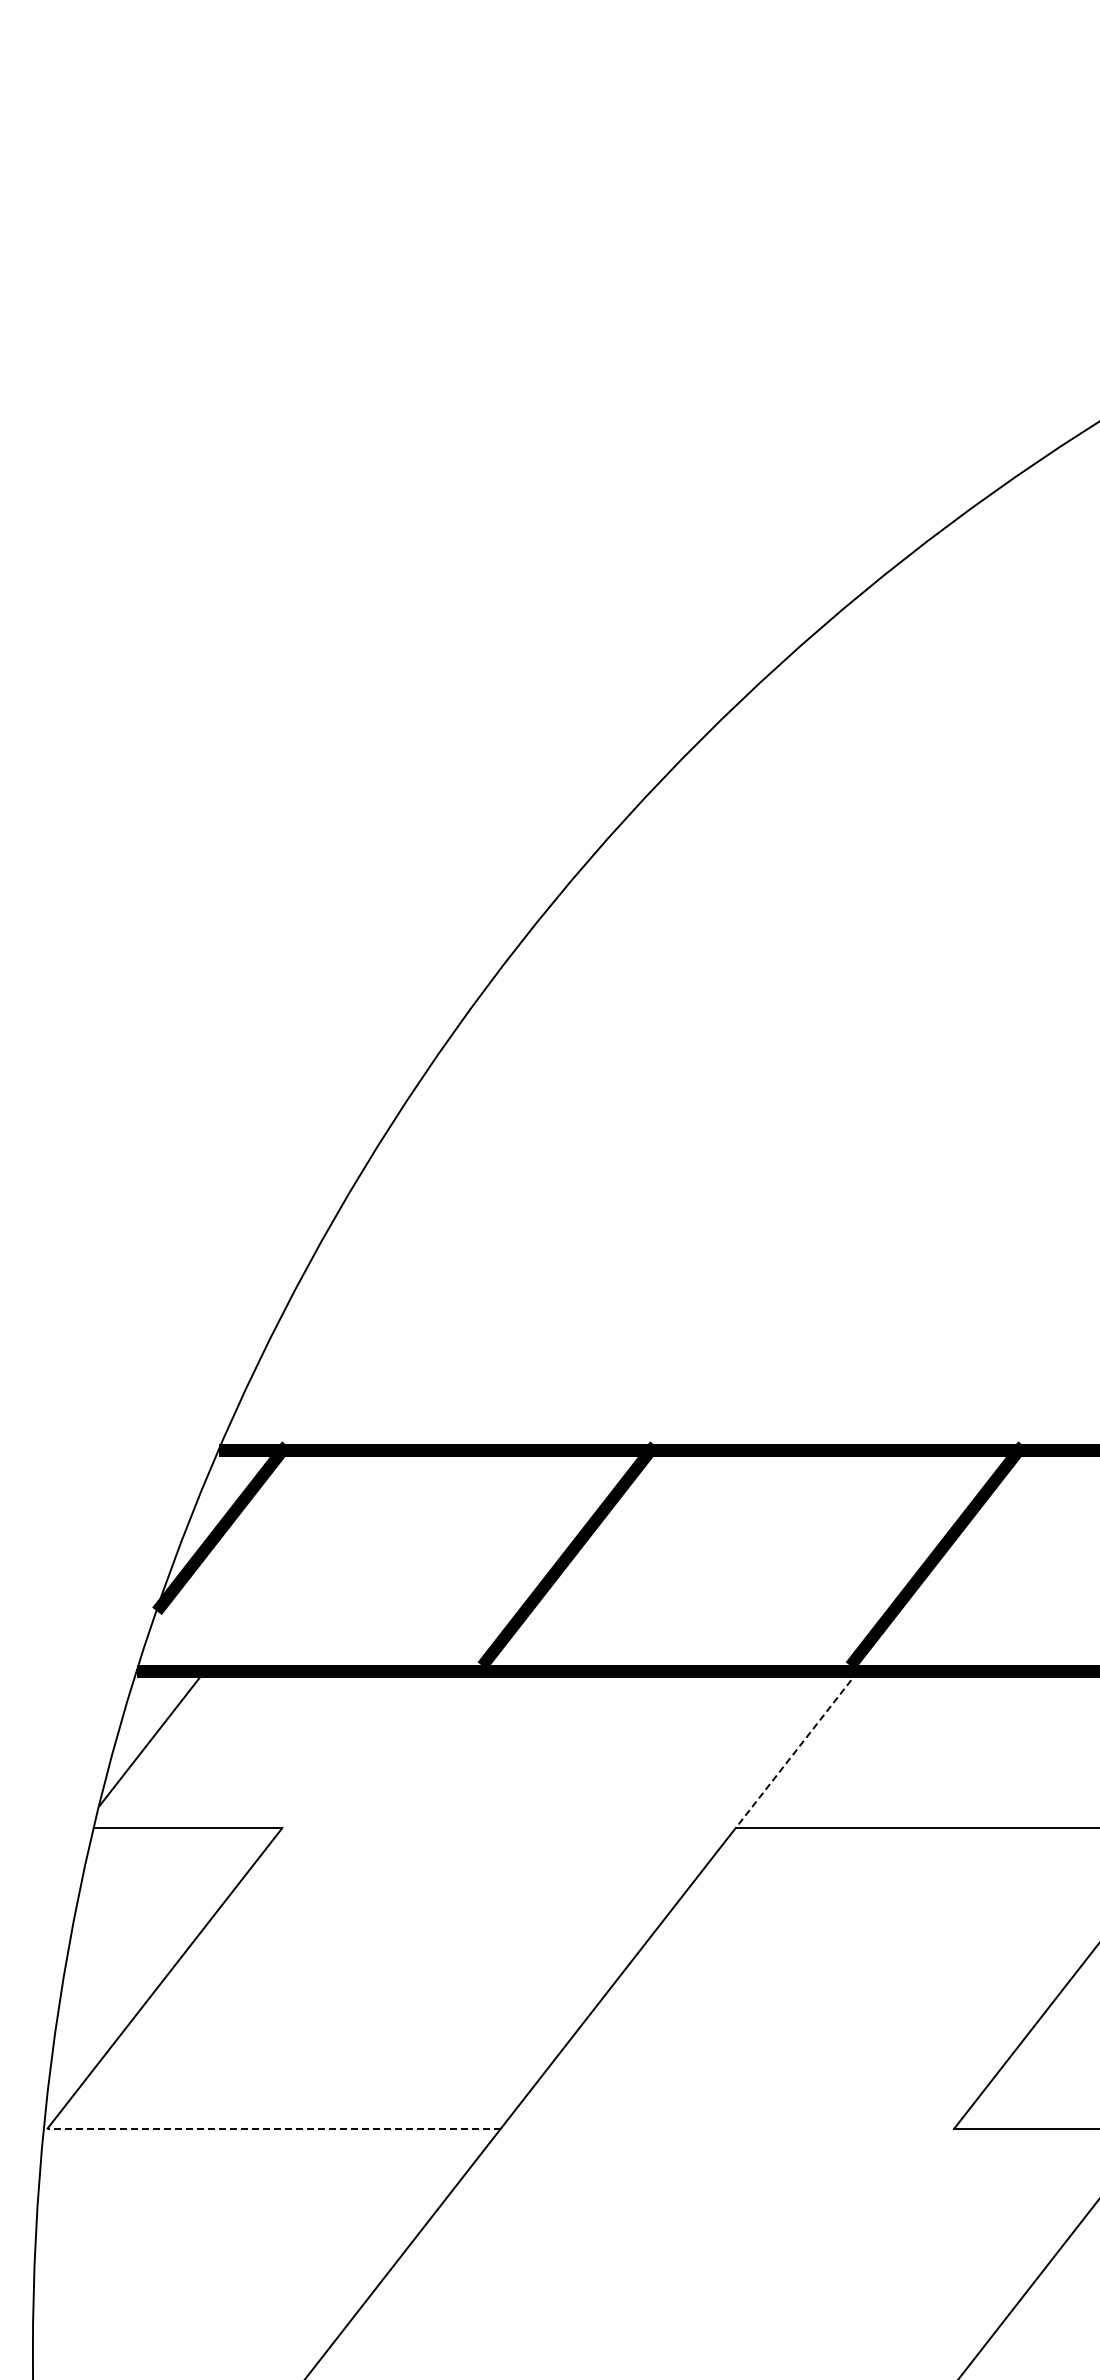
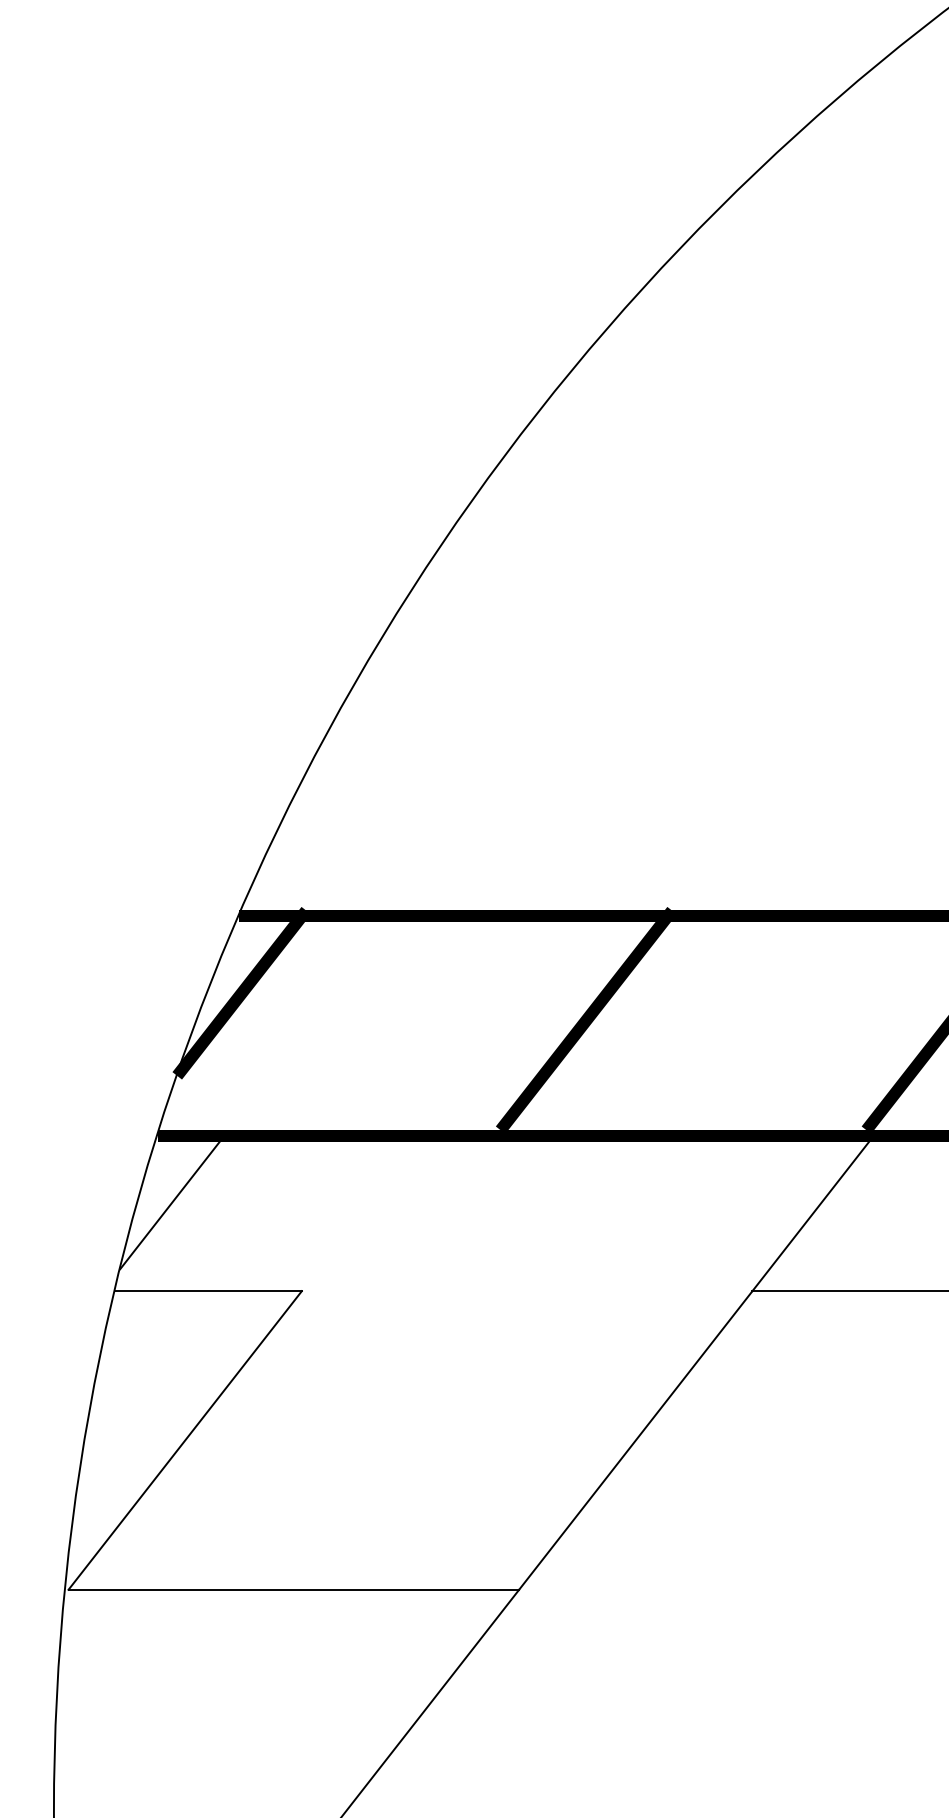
line: (796, 1750) -> (812, 1214), dashed -> solid
line: (274, 2128) -> (294, 1589), dashed -> solid

